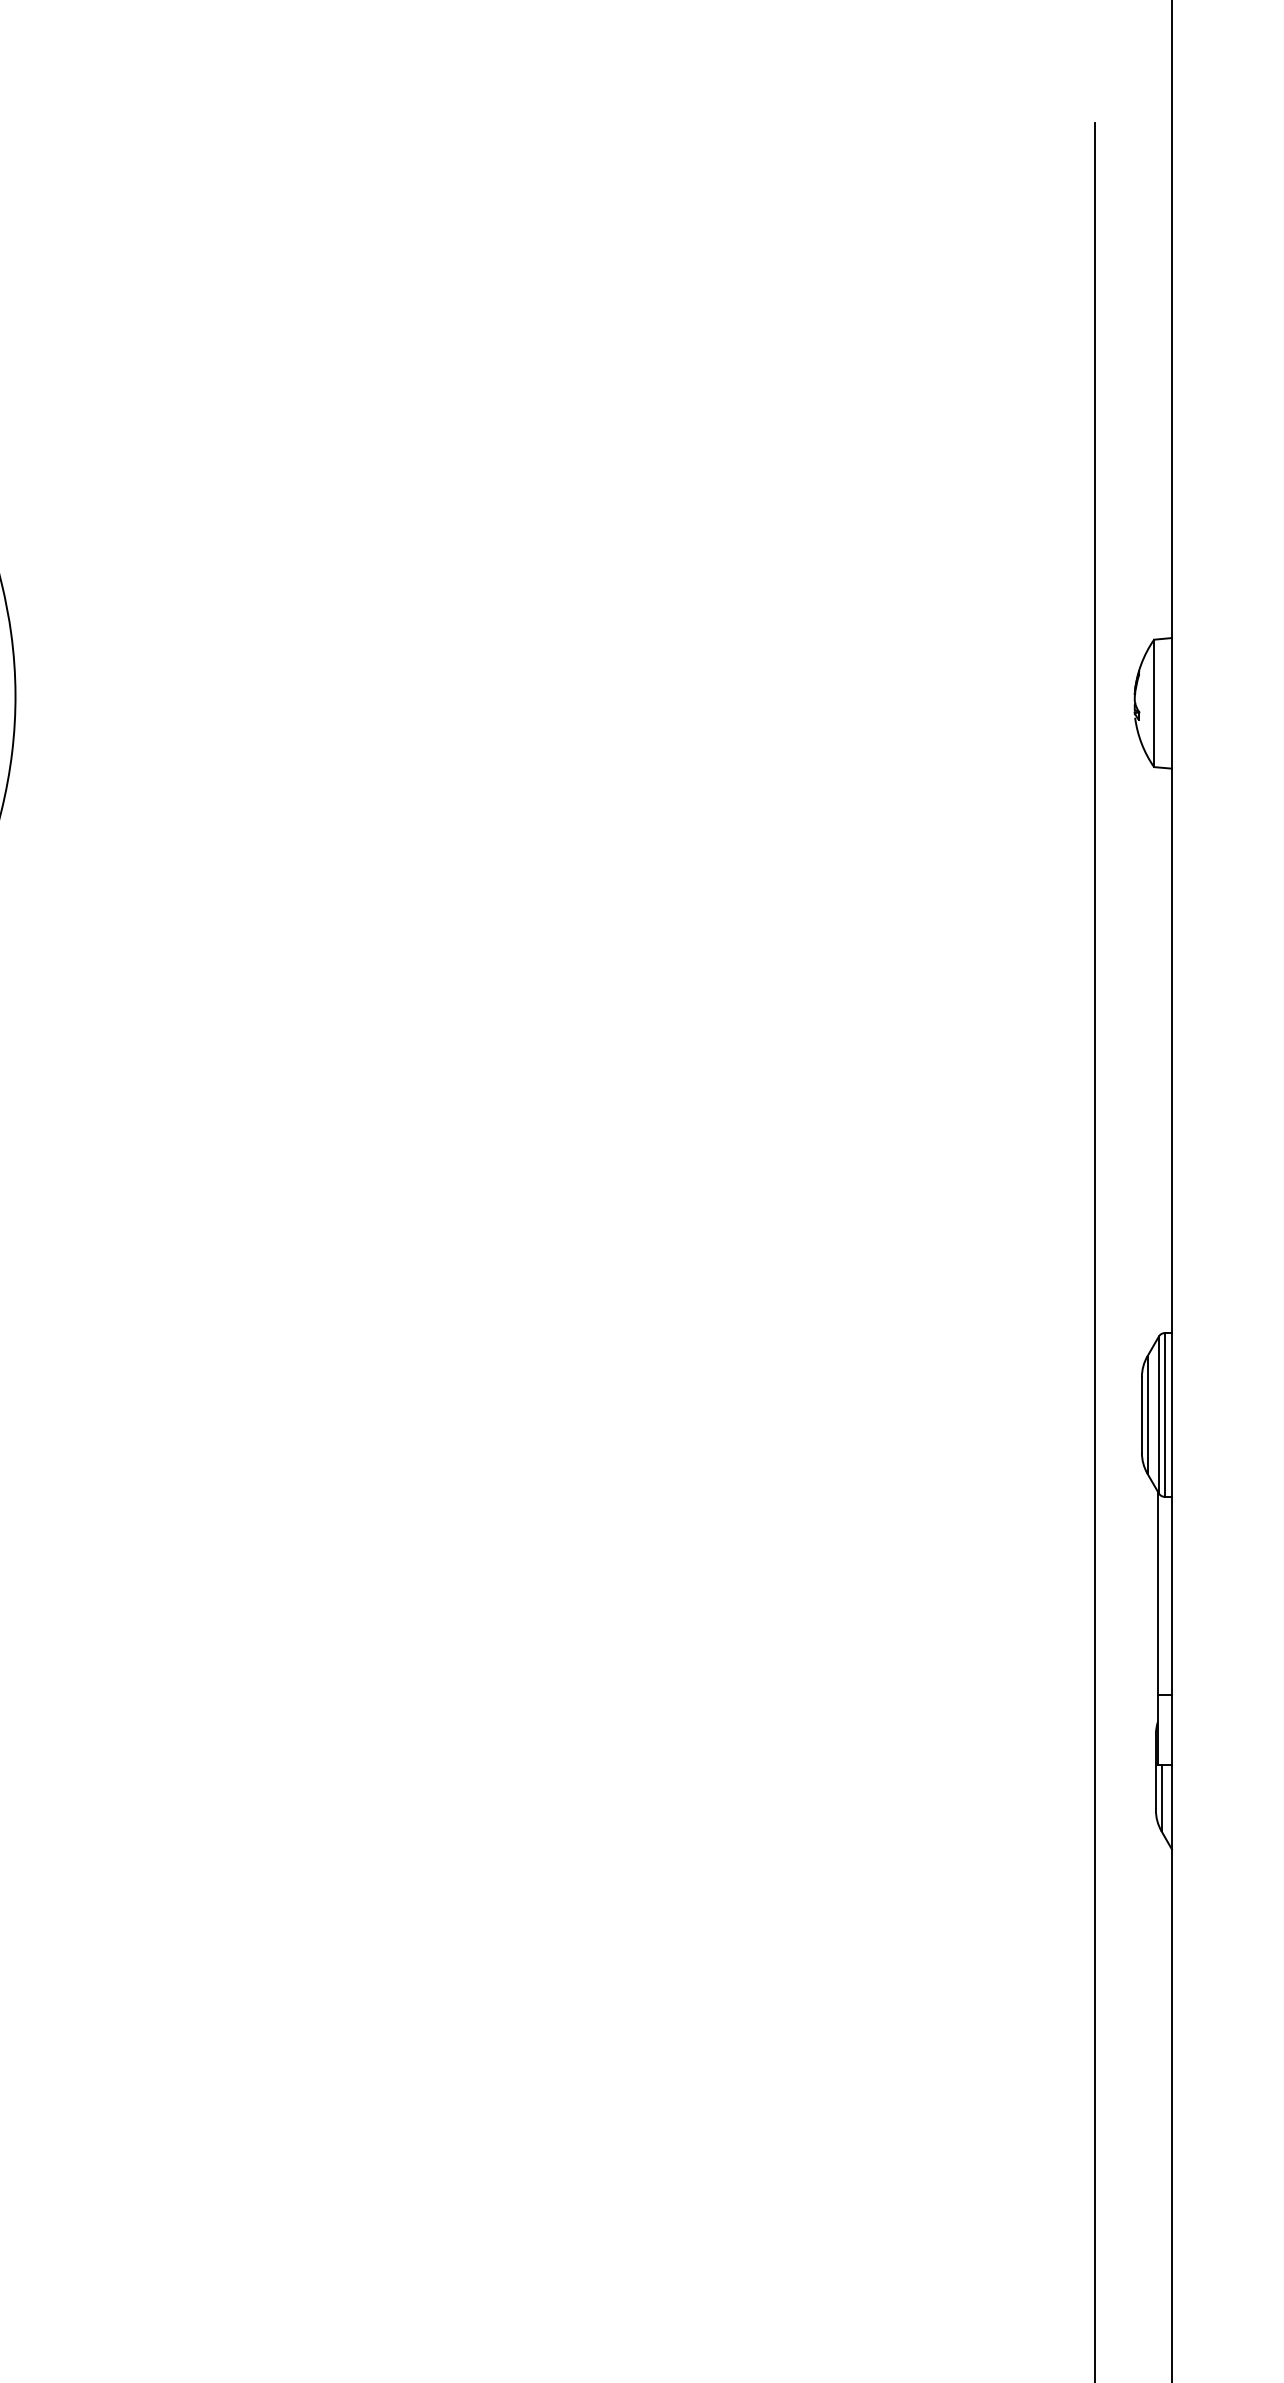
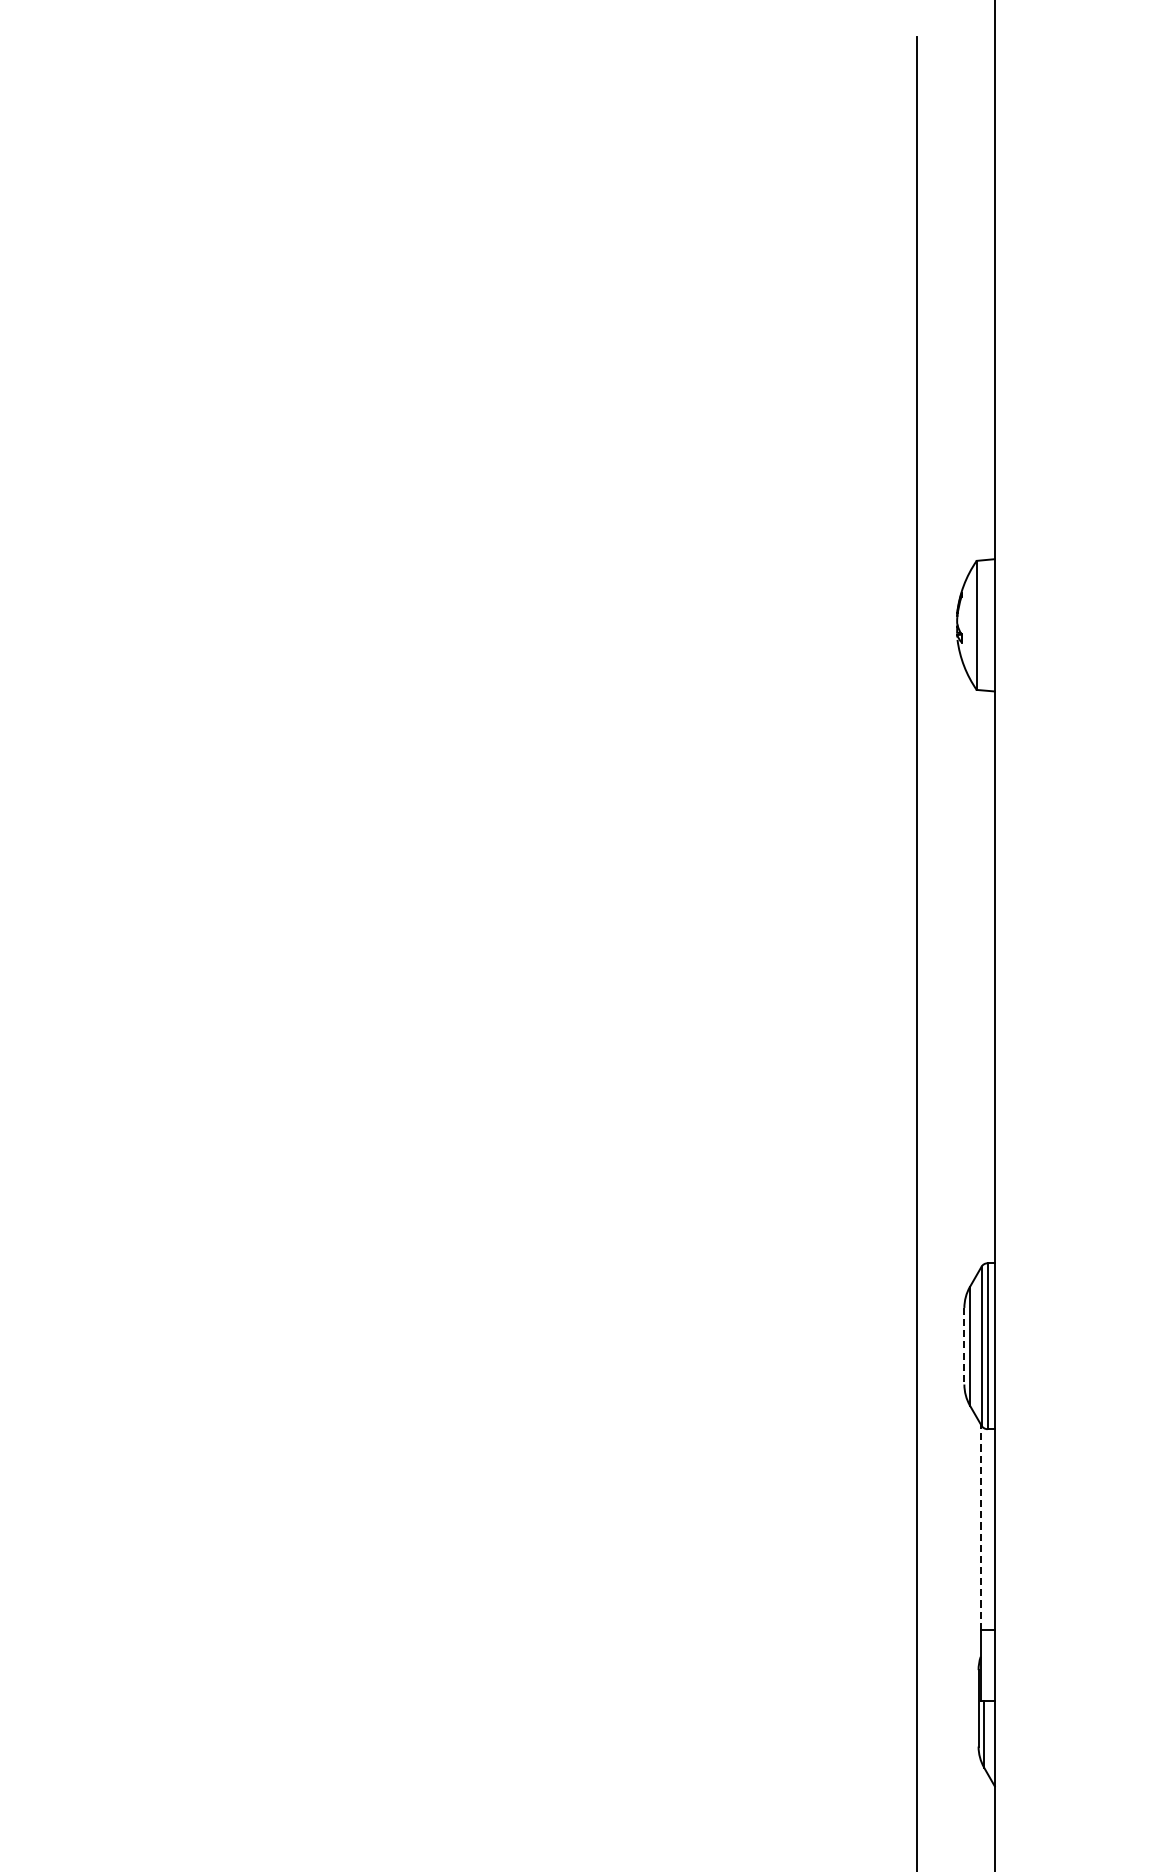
line: (1141, 1415) -> (963, 1346), solid -> dashed
line: (1158, 1592) -> (981, 1526), solid -> dashed

